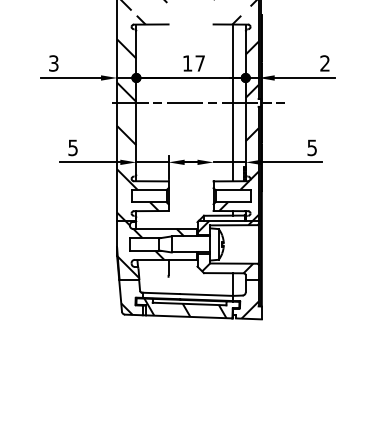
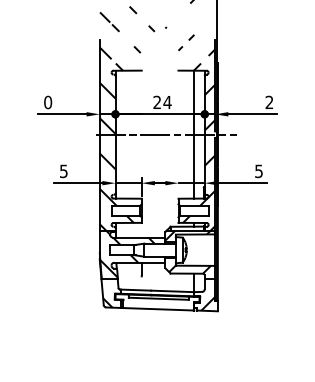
text: (193, 62) -> (162, 101), 17 -> 24
text: (54, 63) -> (48, 102), 3 -> 0
hatch: (185, 308) -> (155, 302), removed

